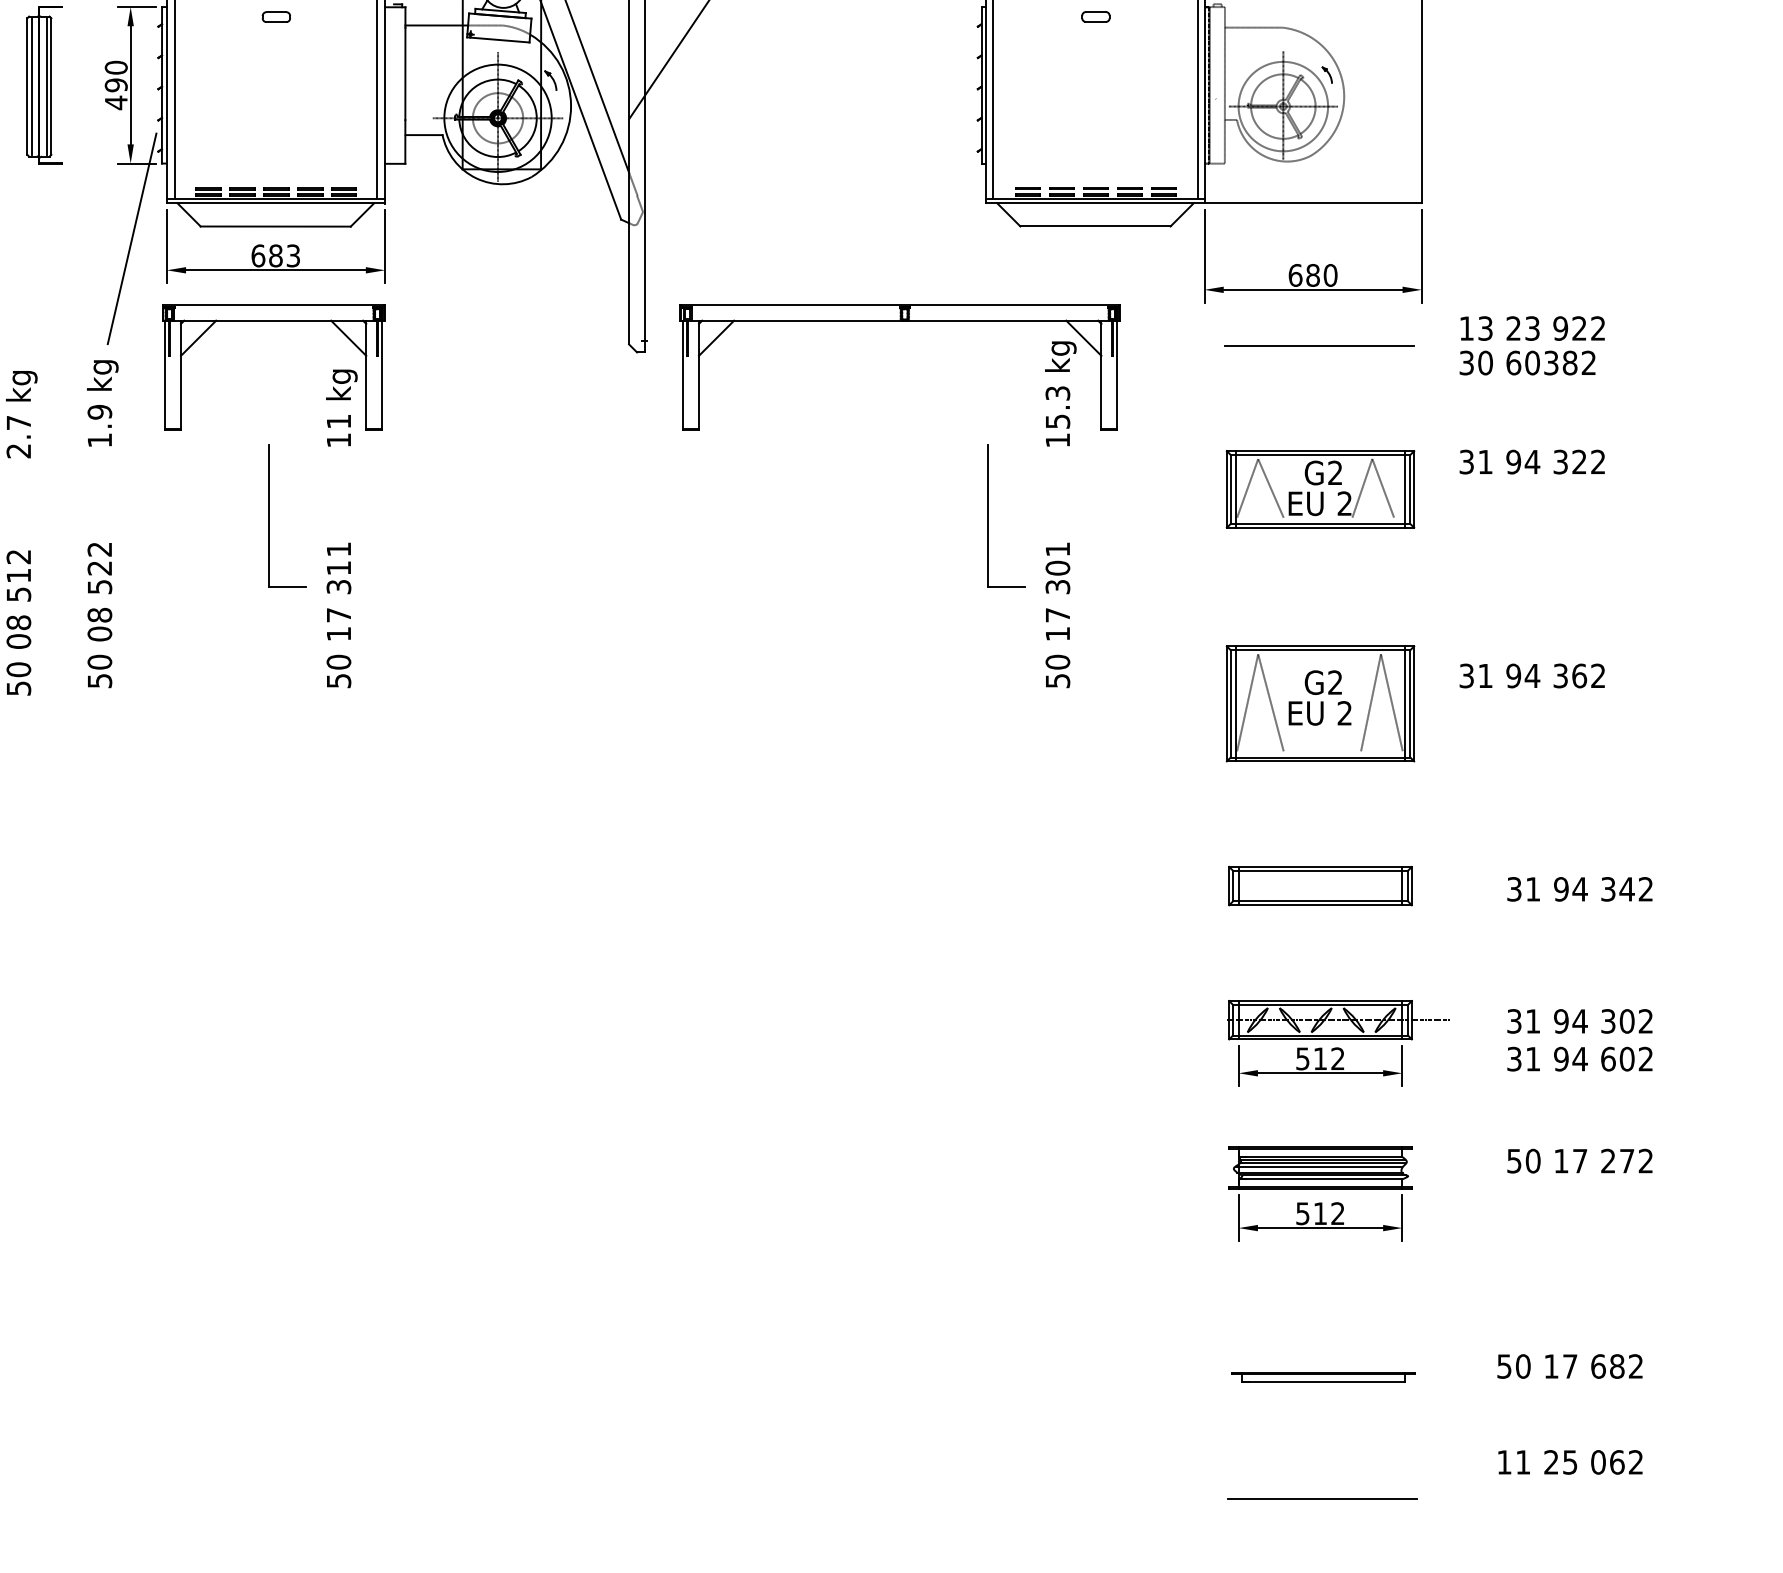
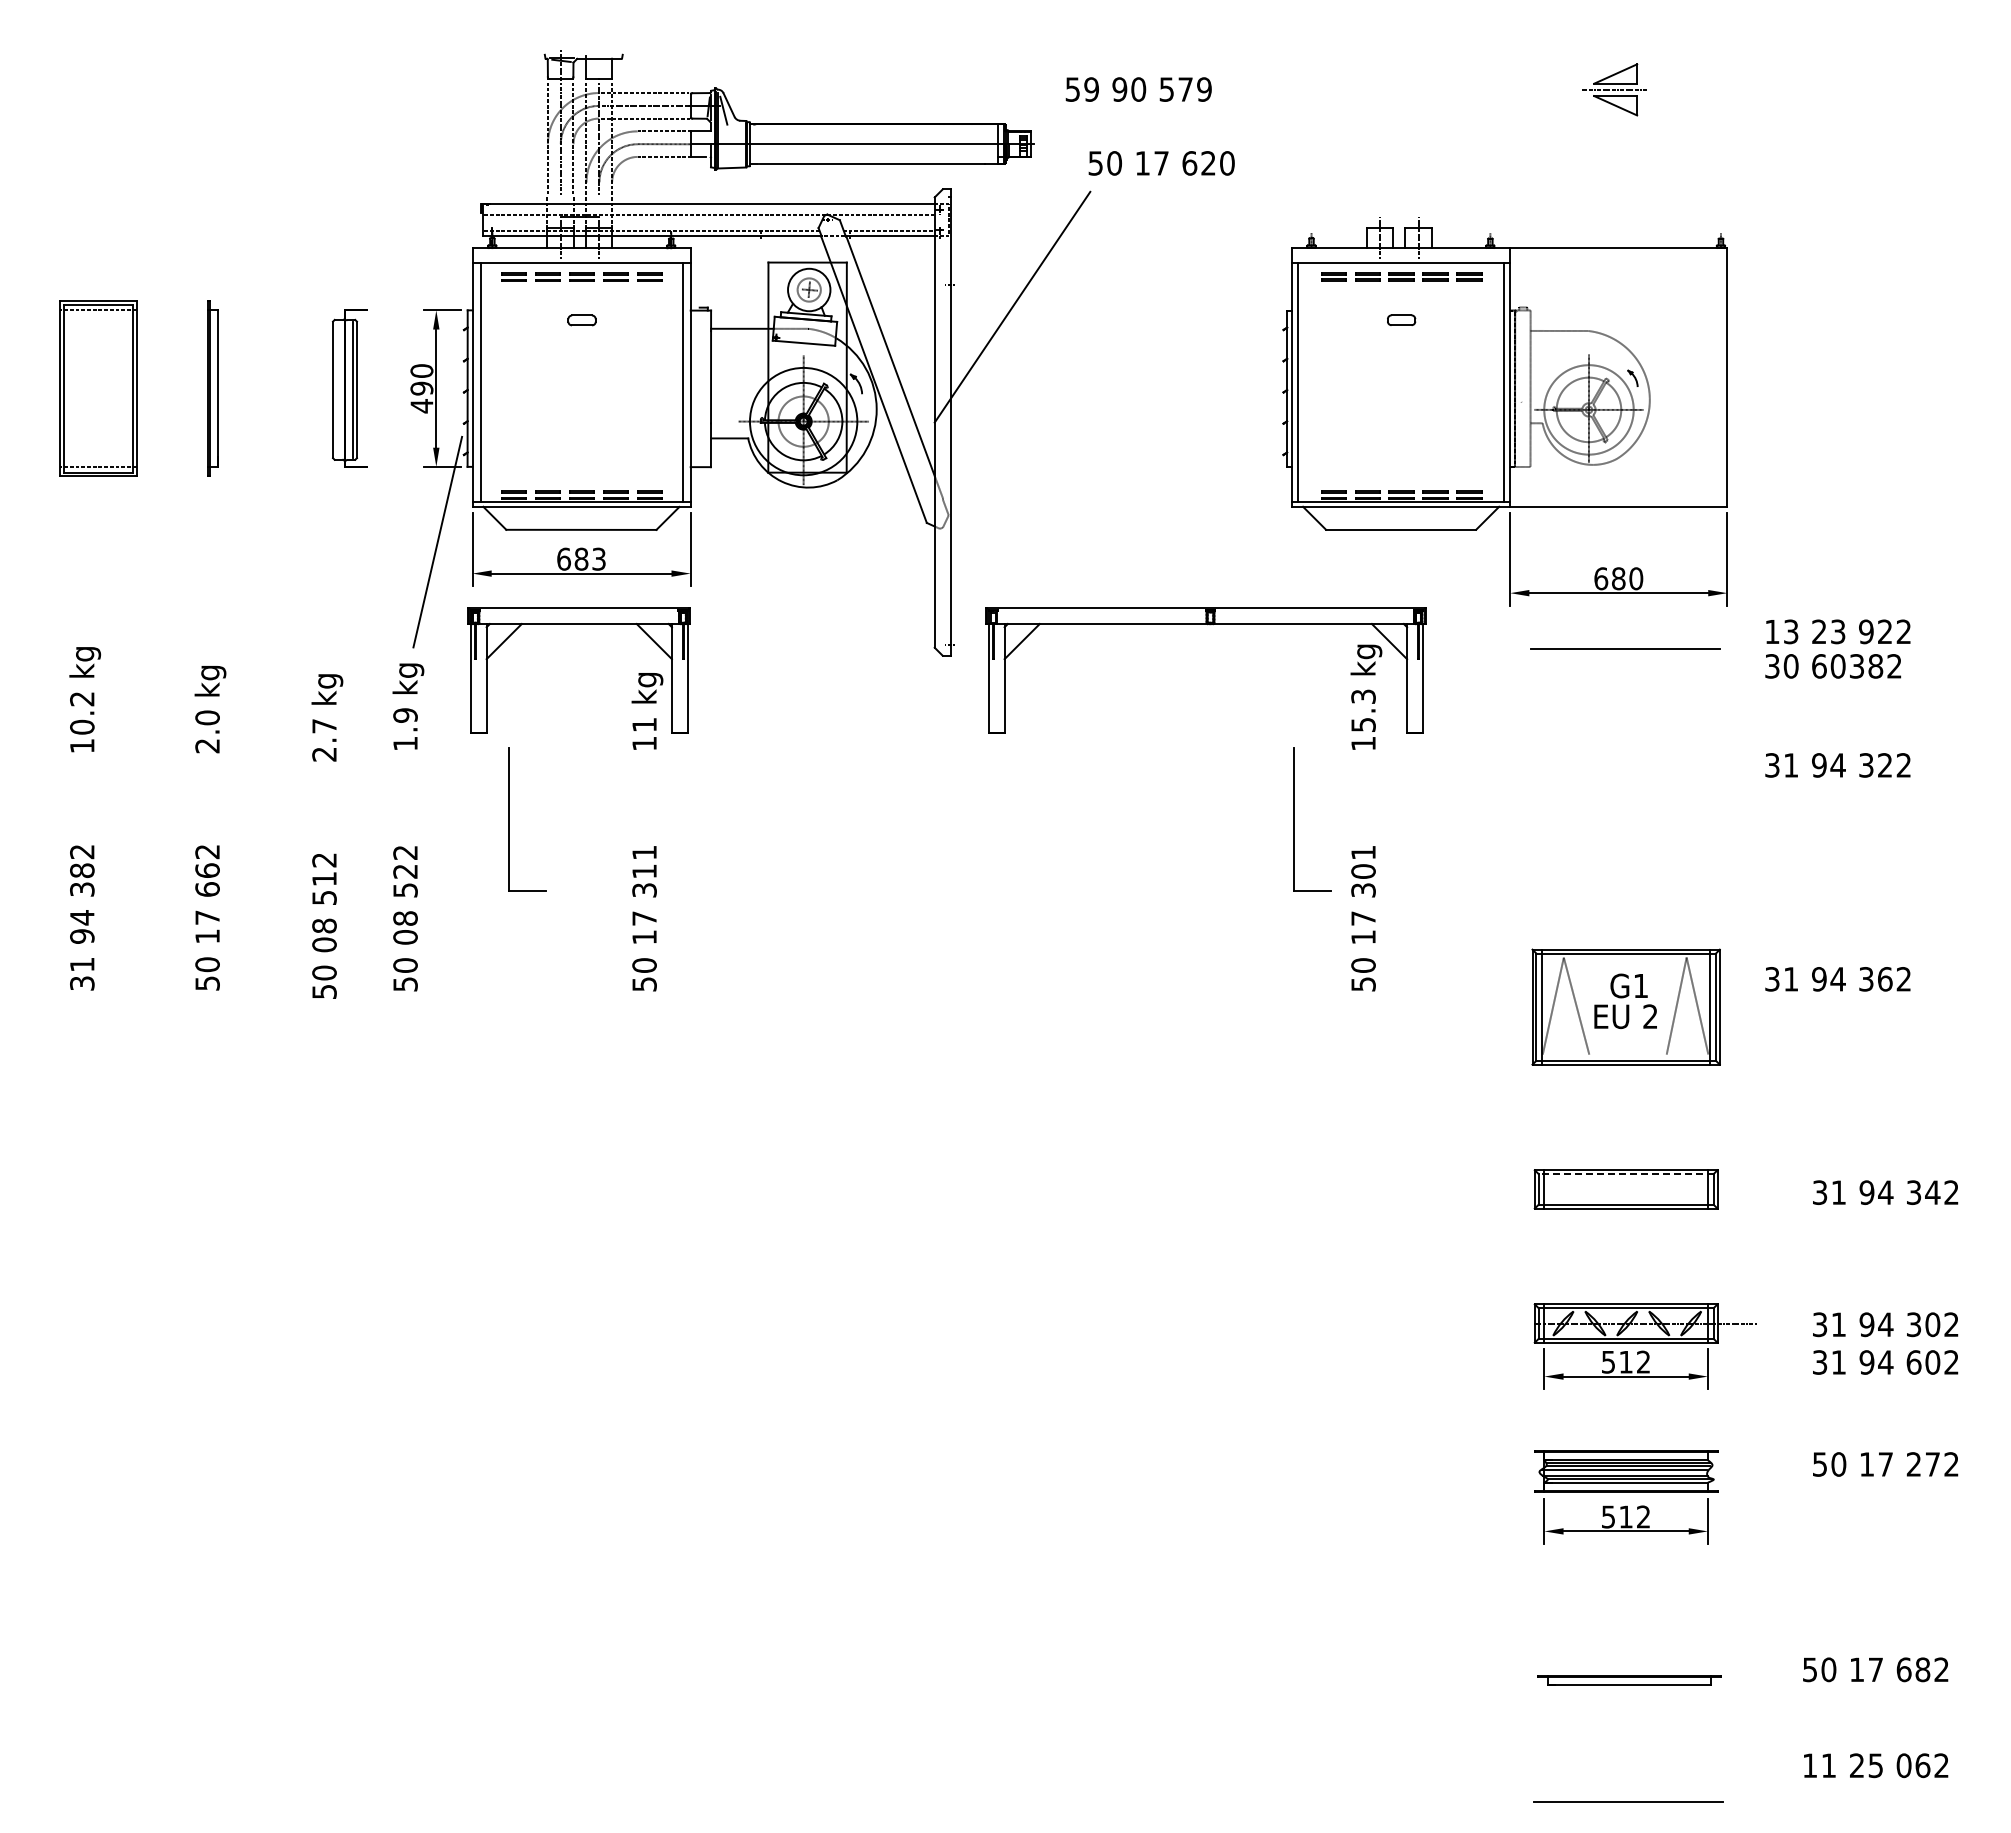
line: (31, 86) -> (337, 389), removed
part: (1319, 489) -> (1625, 792), removed
part: (269, 516) -> (509, 819), moved
text: (1334, 682) -> (1640, 985), G2 -> G1
line: (1320, 871) -> (1626, 1174), solid -> dashed

